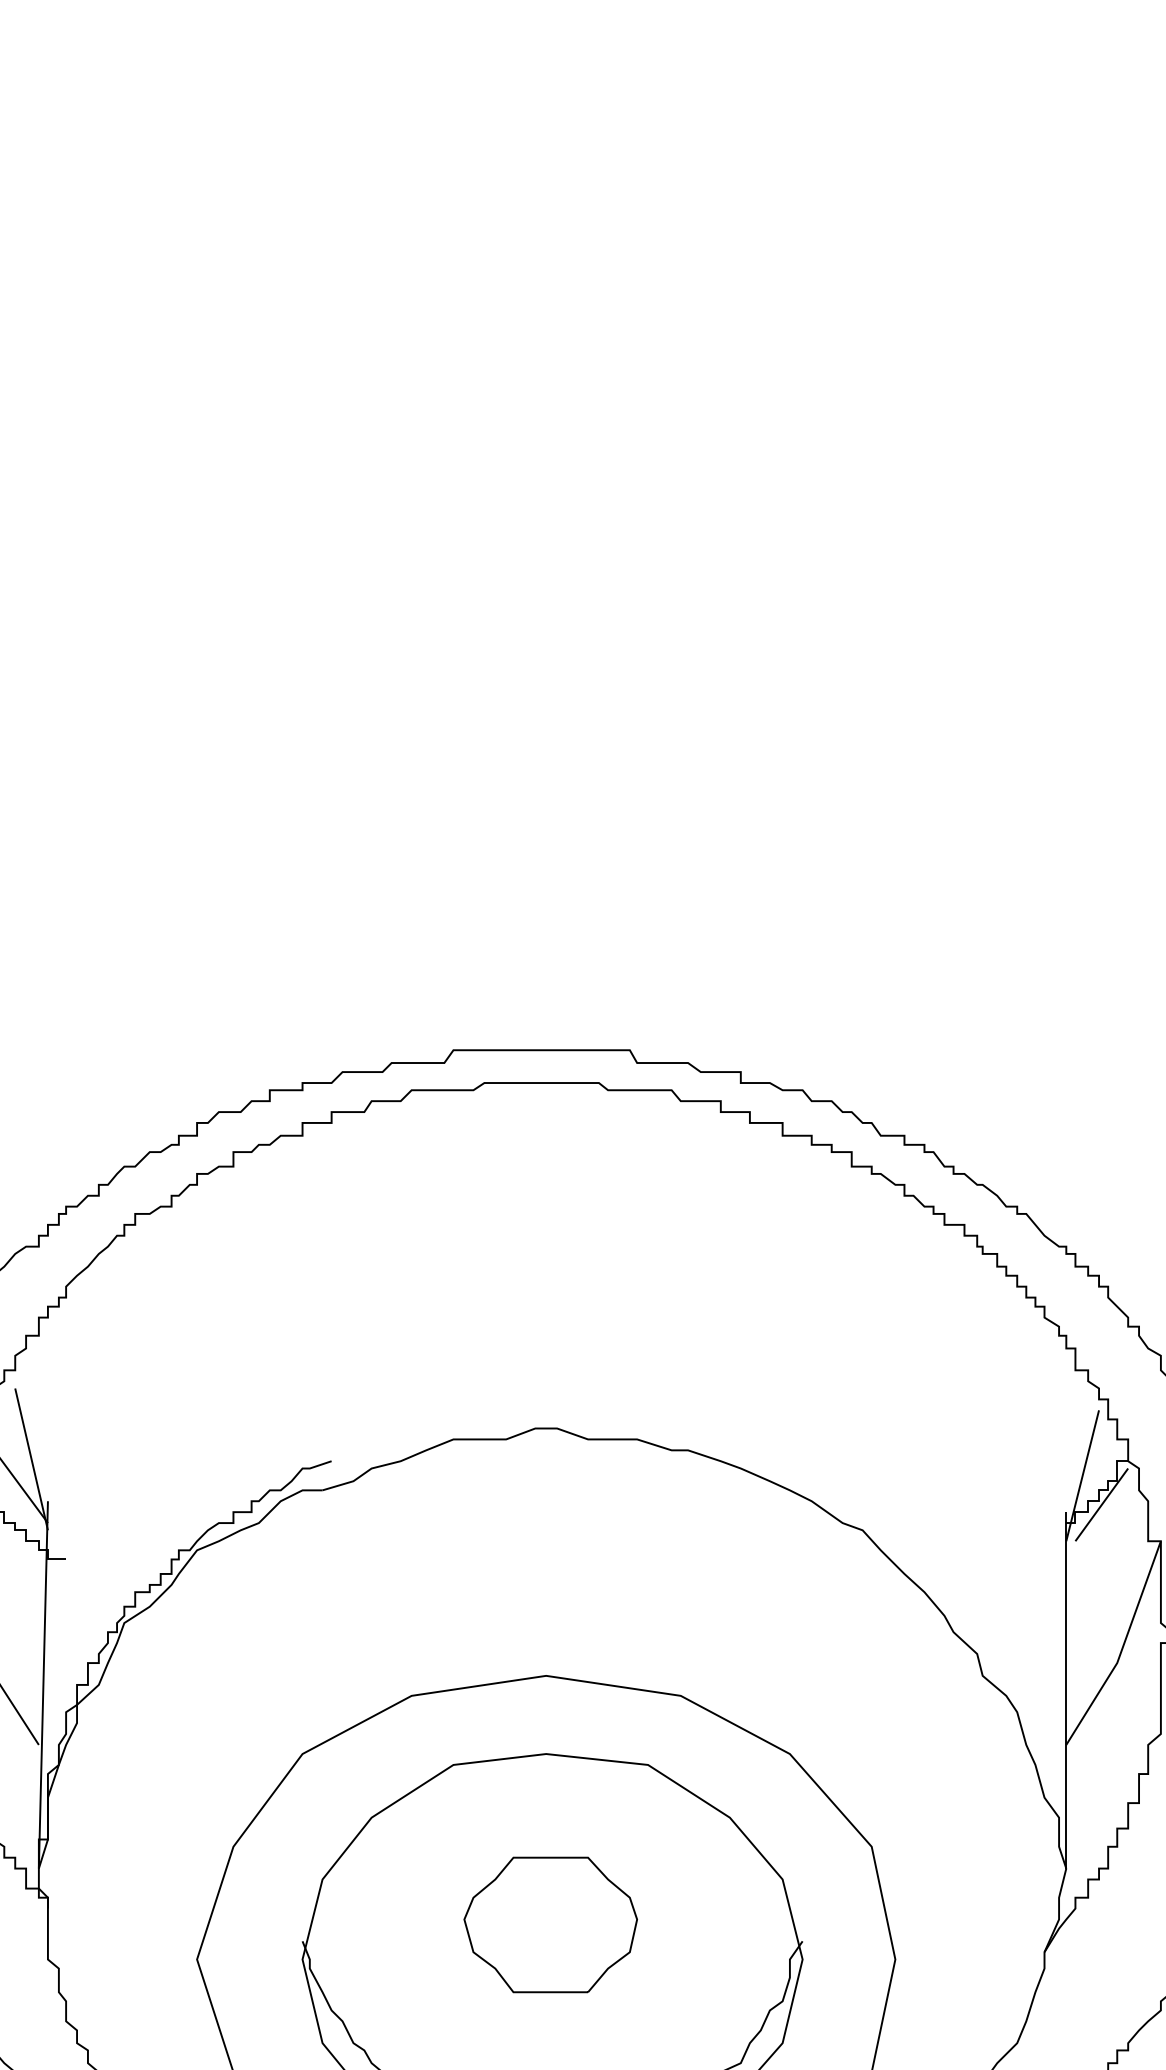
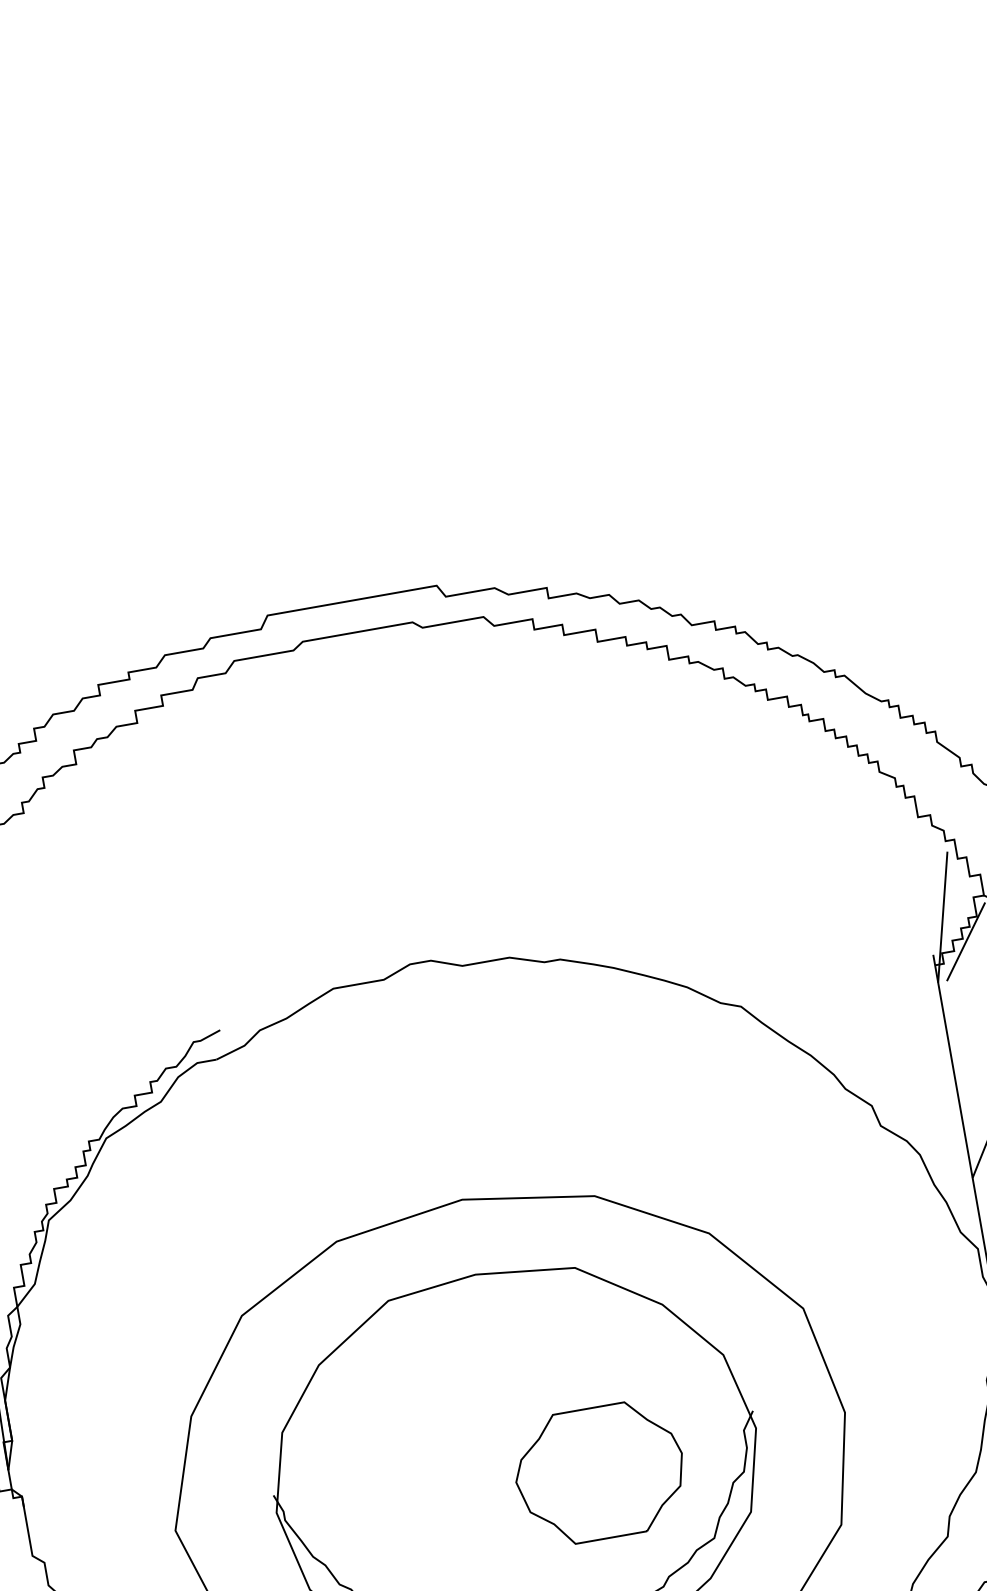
part: (550, 1924) -> (599, 1472), moved

